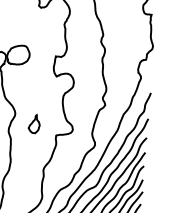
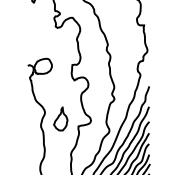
part: (34, 123) -> (60, 118), size x1.6

